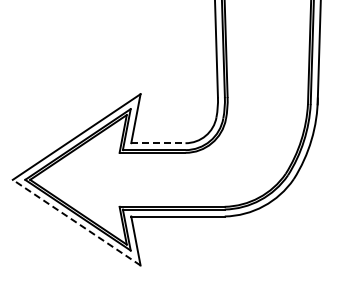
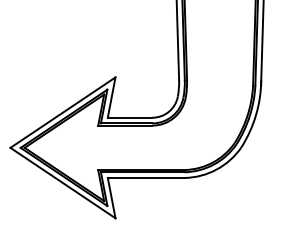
line: (158, 143) -> (130, 117), dashed -> solid
line: (76, 222) -> (62, 182), dashed -> solid

